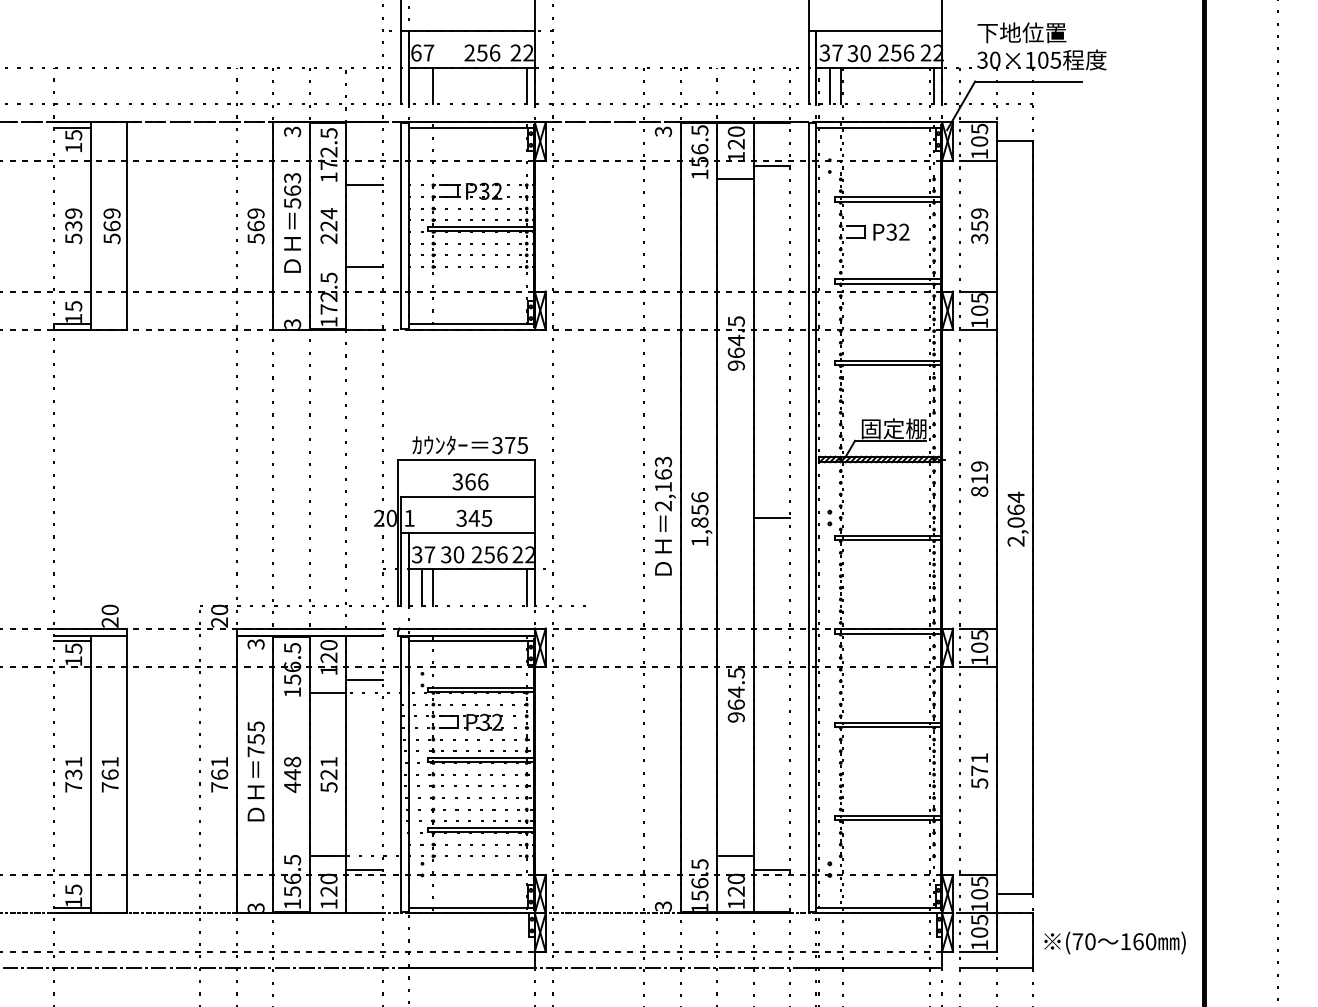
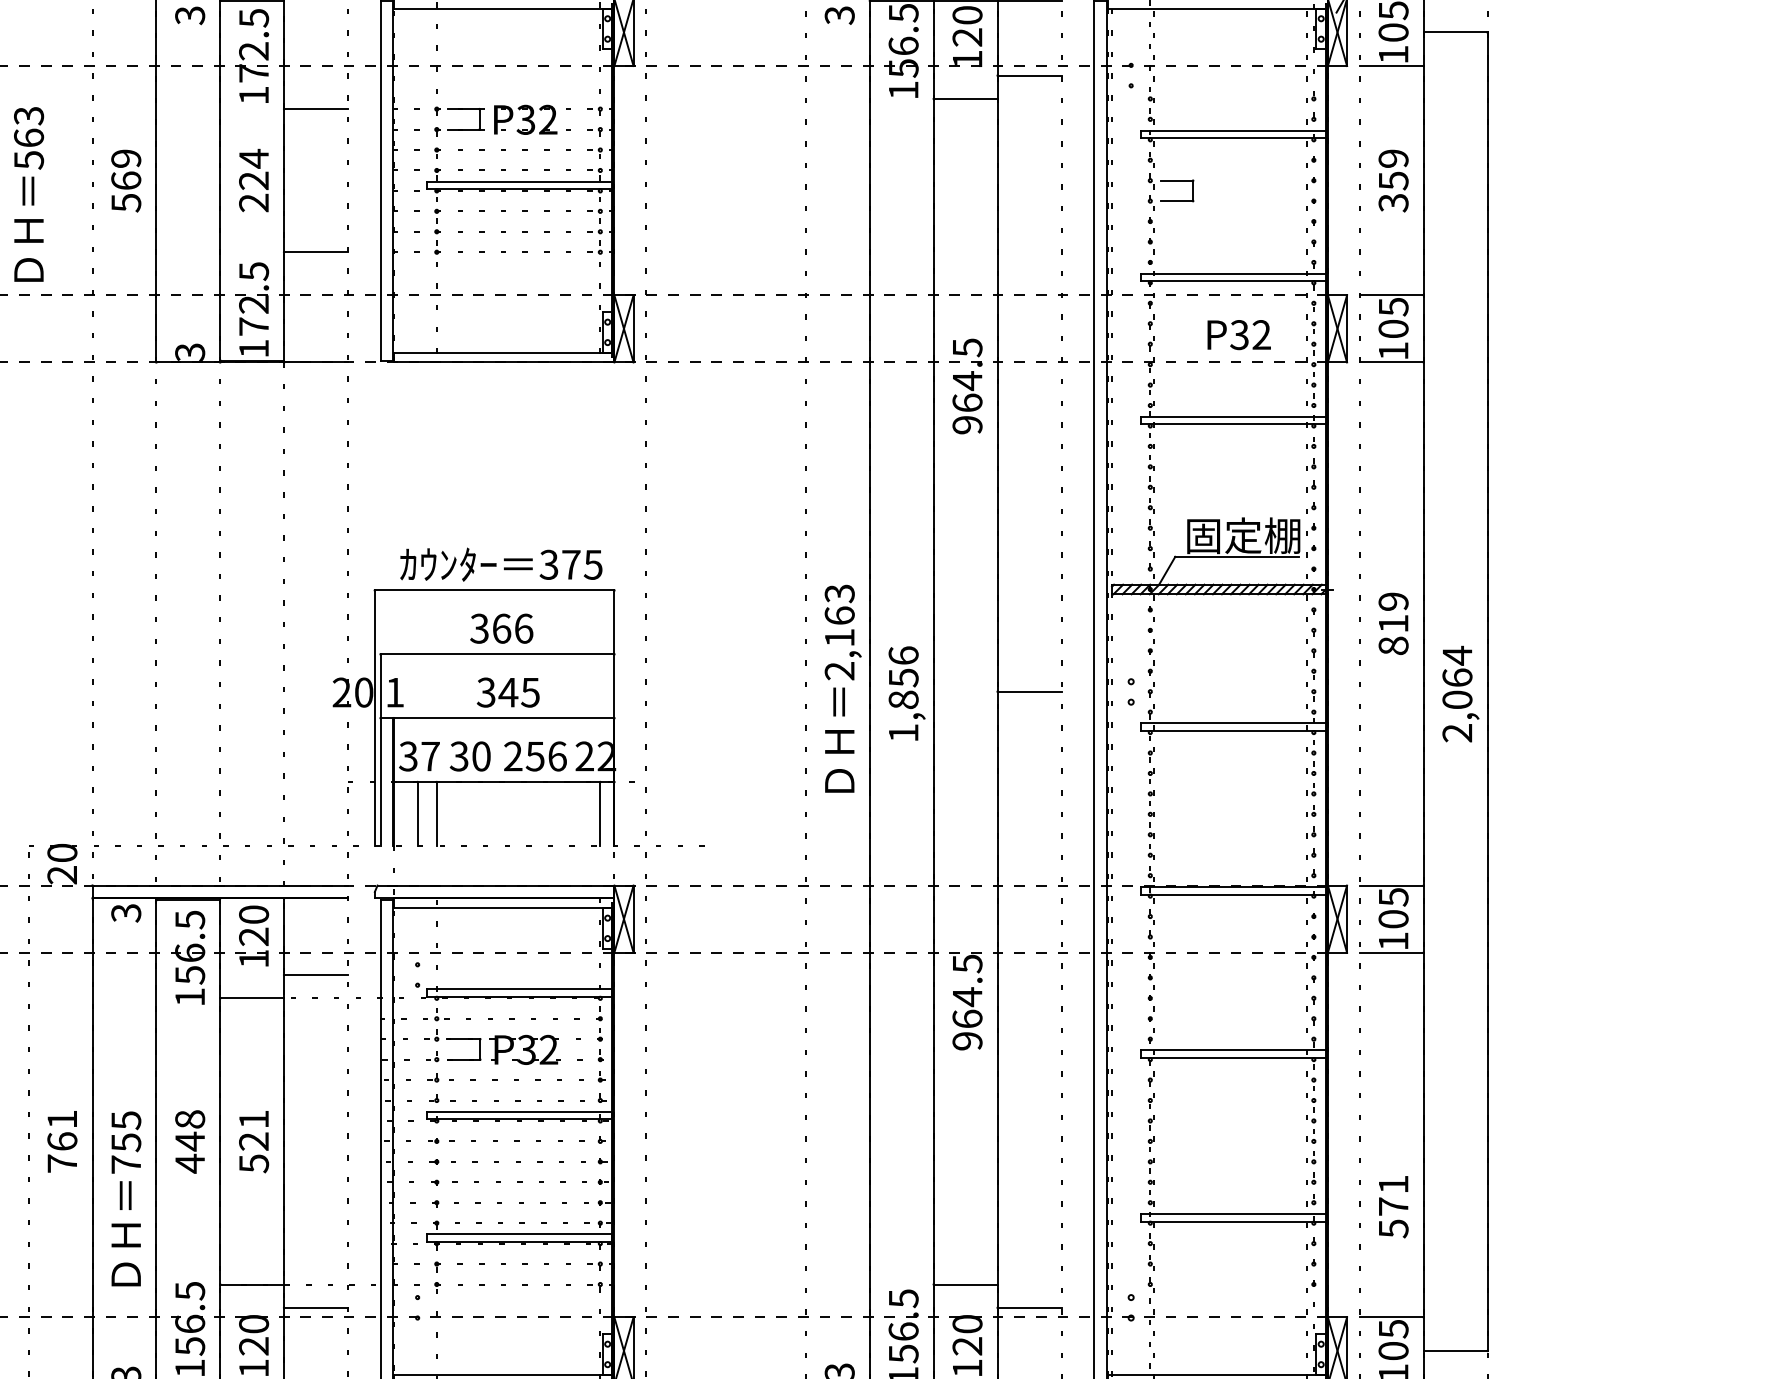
text: (292, 222) -> (28, 193), moved
text: (891, 231) -> (1239, 333), moved
text: (979, 770) -> (1393, 1205), moved
text: (255, 771) -> (125, 1198), moved

